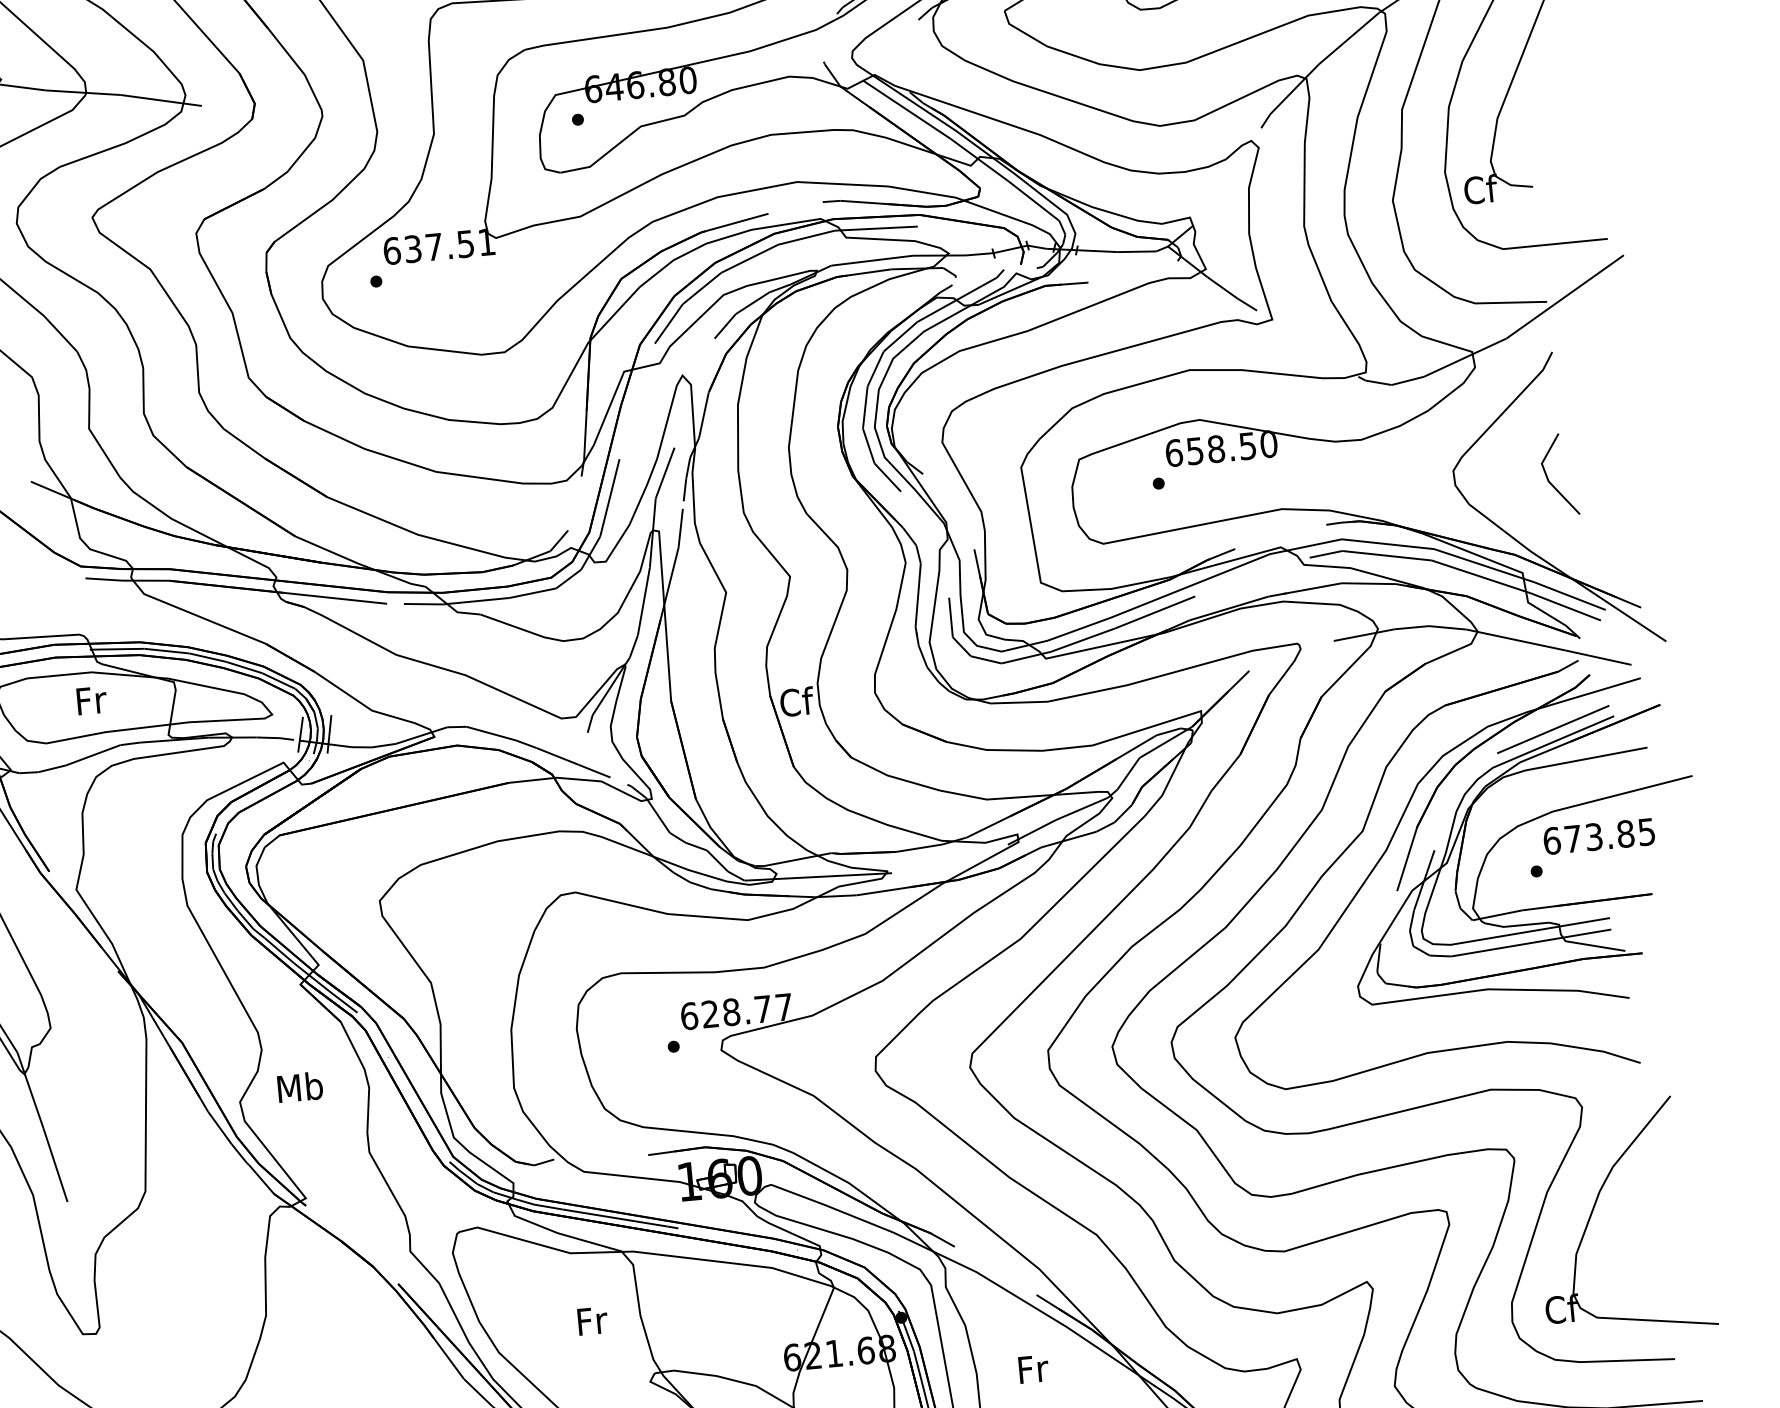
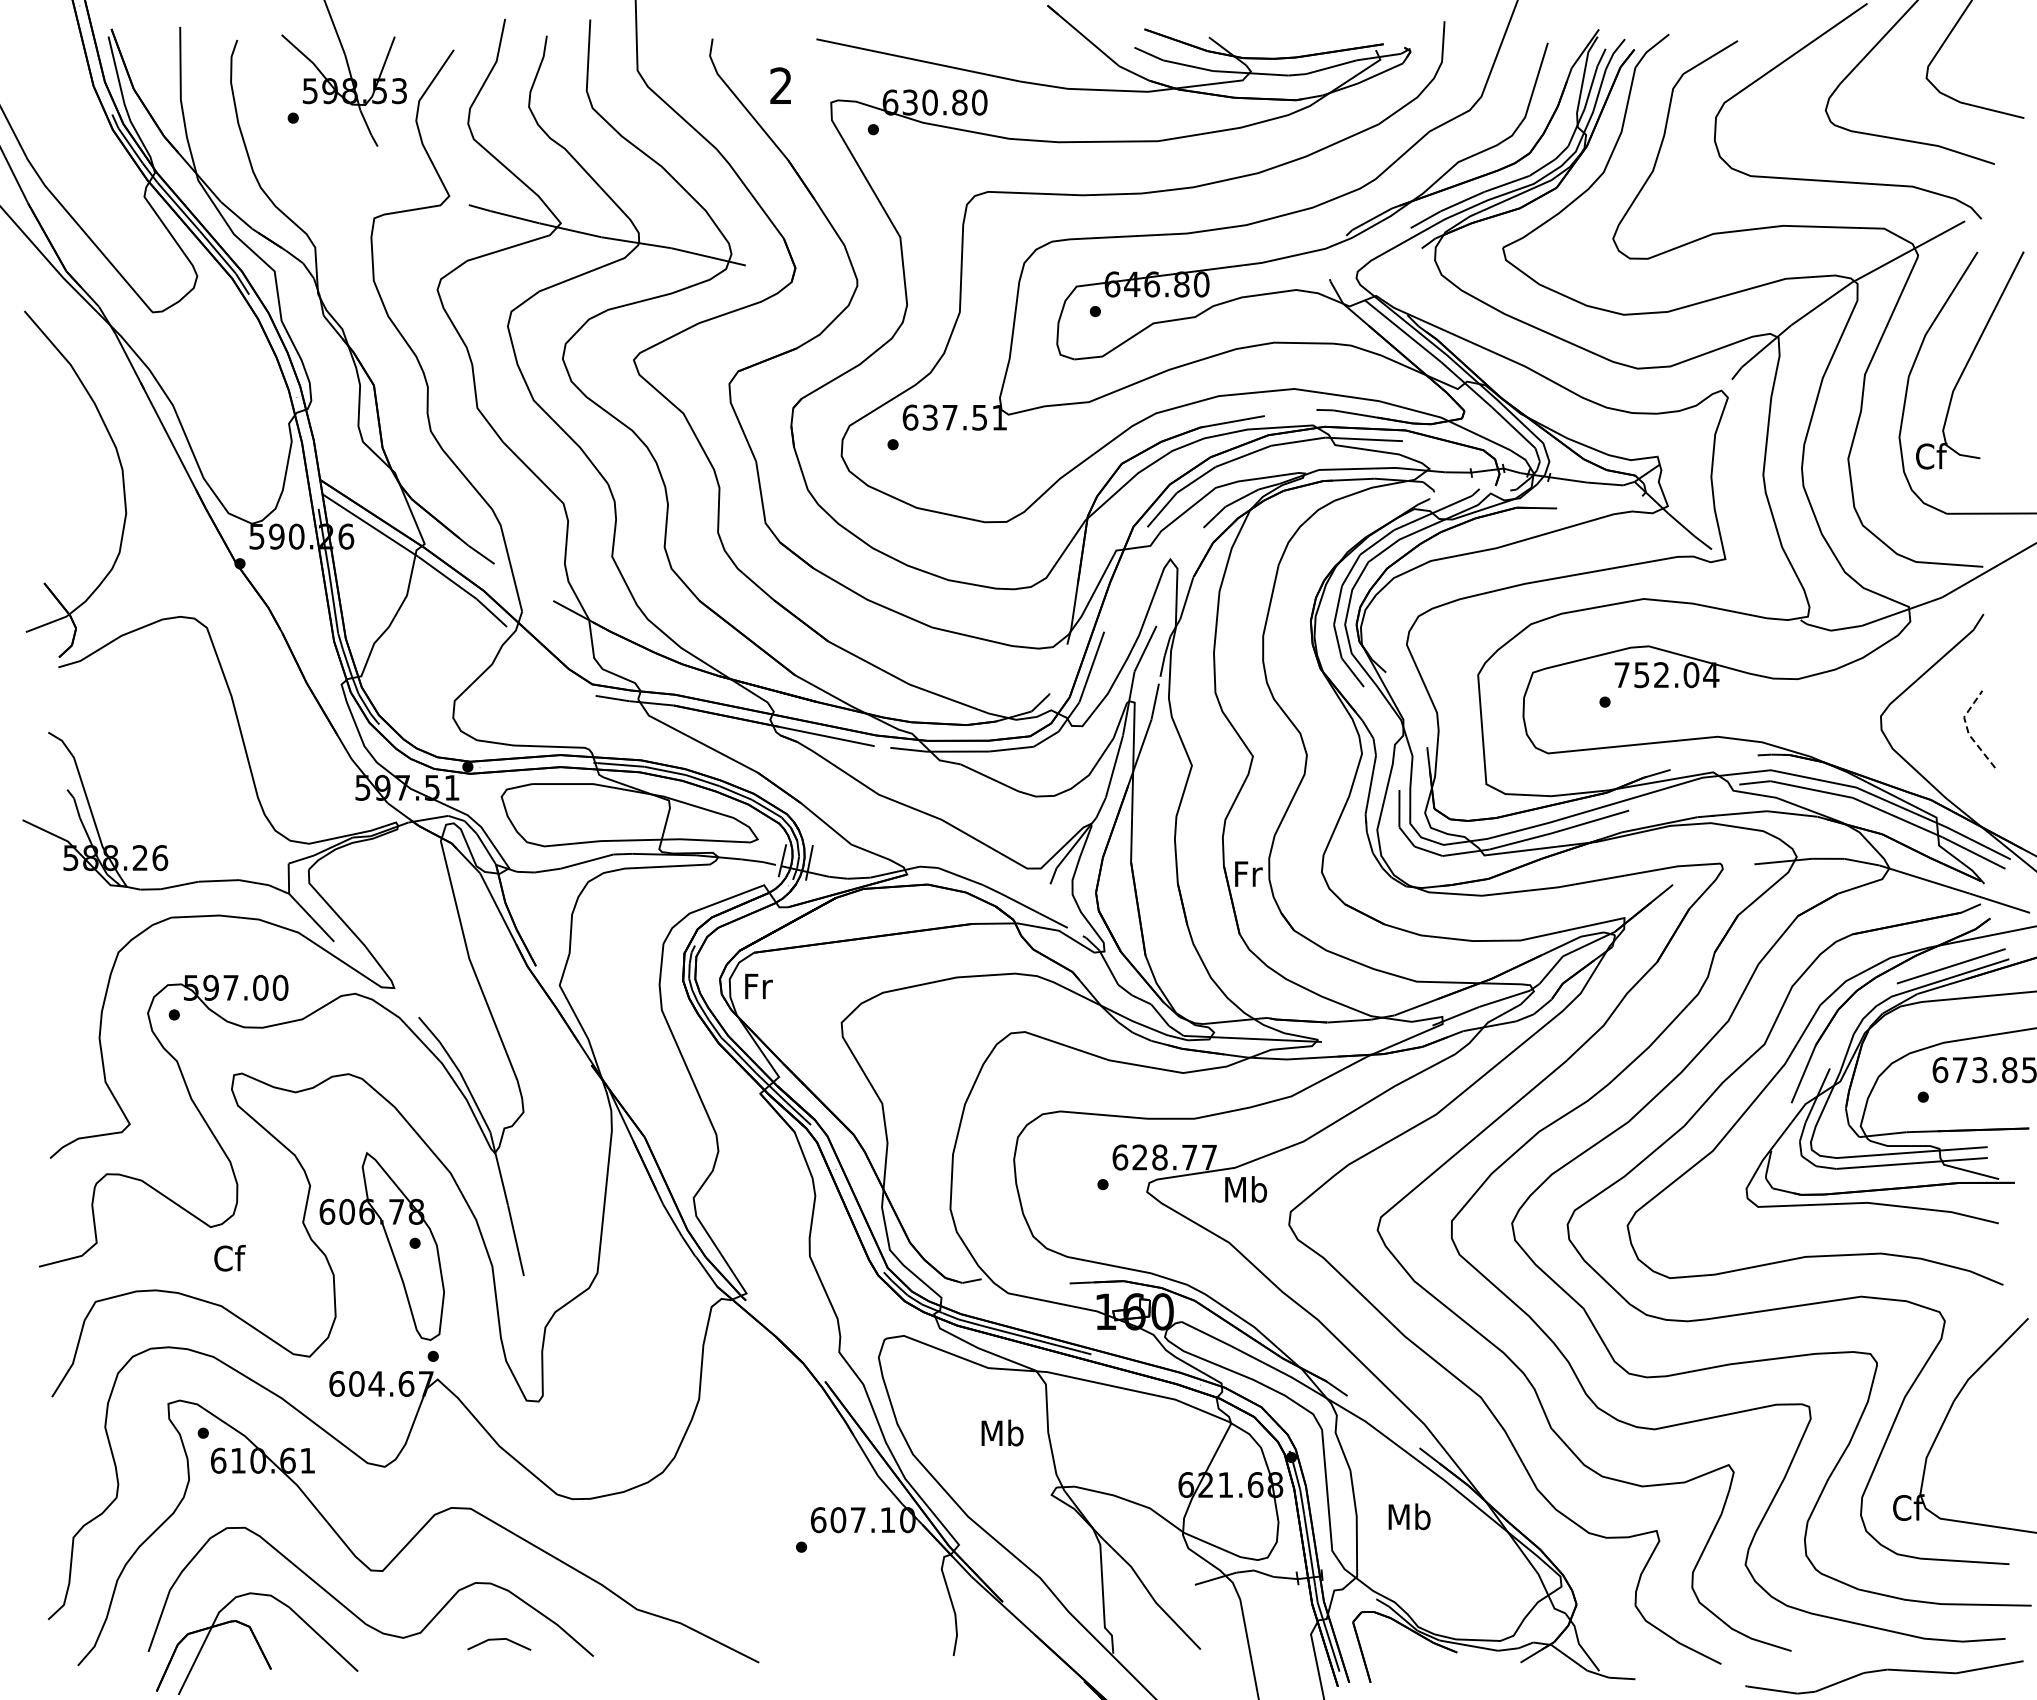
text: (1221, 449) -> (1666, 675), 658.50 -> 752.04
line: (1546, 477) -> (1967, 730), solid -> dashed
text: (91, 700) -> (758, 986), moved
text: (797, 701) -> (1248, 873), Cf -> Fr
text: (300, 1087) -> (1246, 1189), moved
text: (591, 1320) -> (1002, 1432), Fr -> Mb
text: (1032, 1368) -> (1409, 1516), Fr -> Mb

